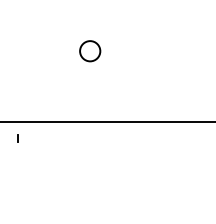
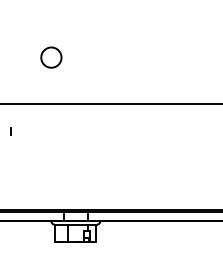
circle: (90, 51) -> (51, 57), moved
line: (17, 138) -> (10, 131), moved

